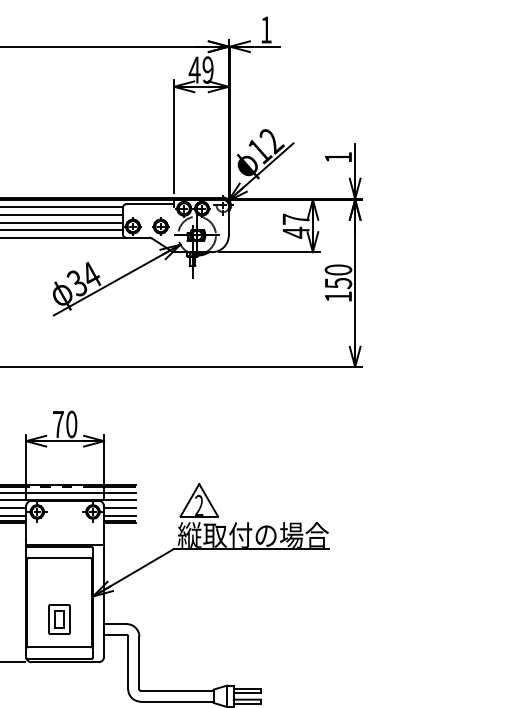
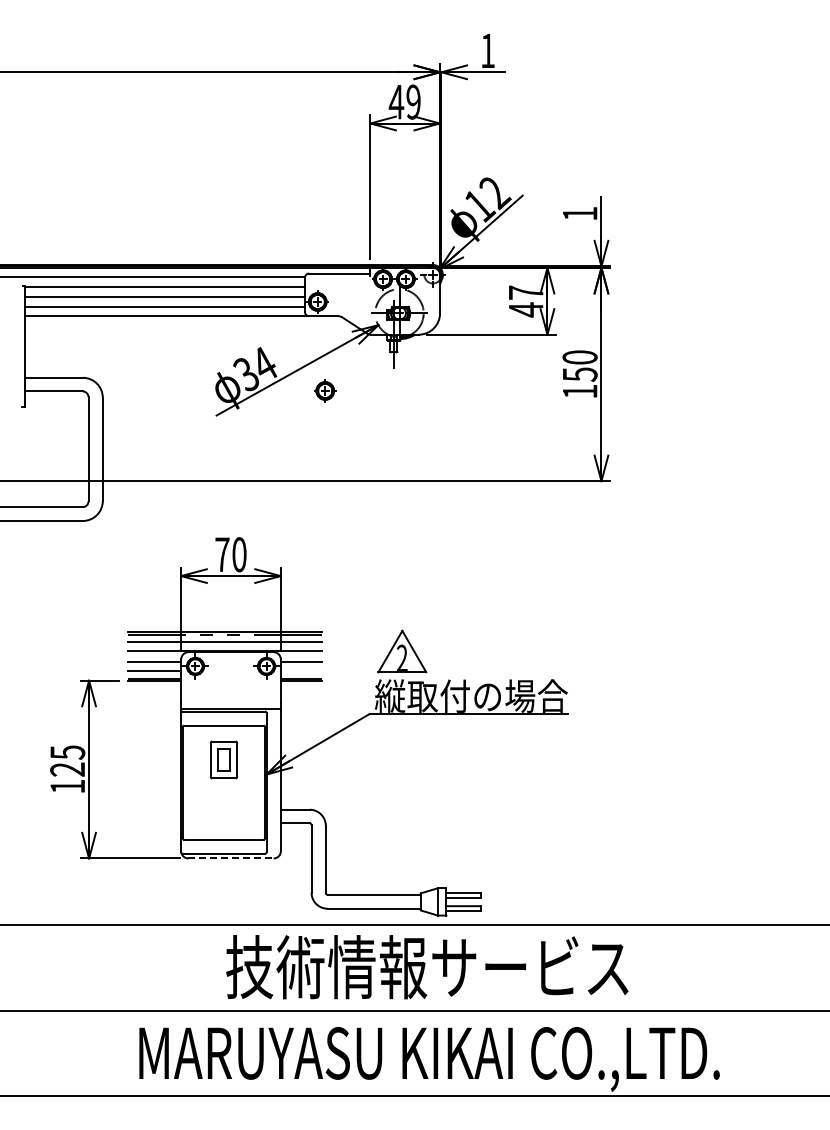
part: (161, 226) -> (325, 390), moved
line: (119, 515) -> (300, 671), removed
part: (59, 619) -> (223, 759), moved
line: (65, 662) -> (231, 858), solid -> dashed

